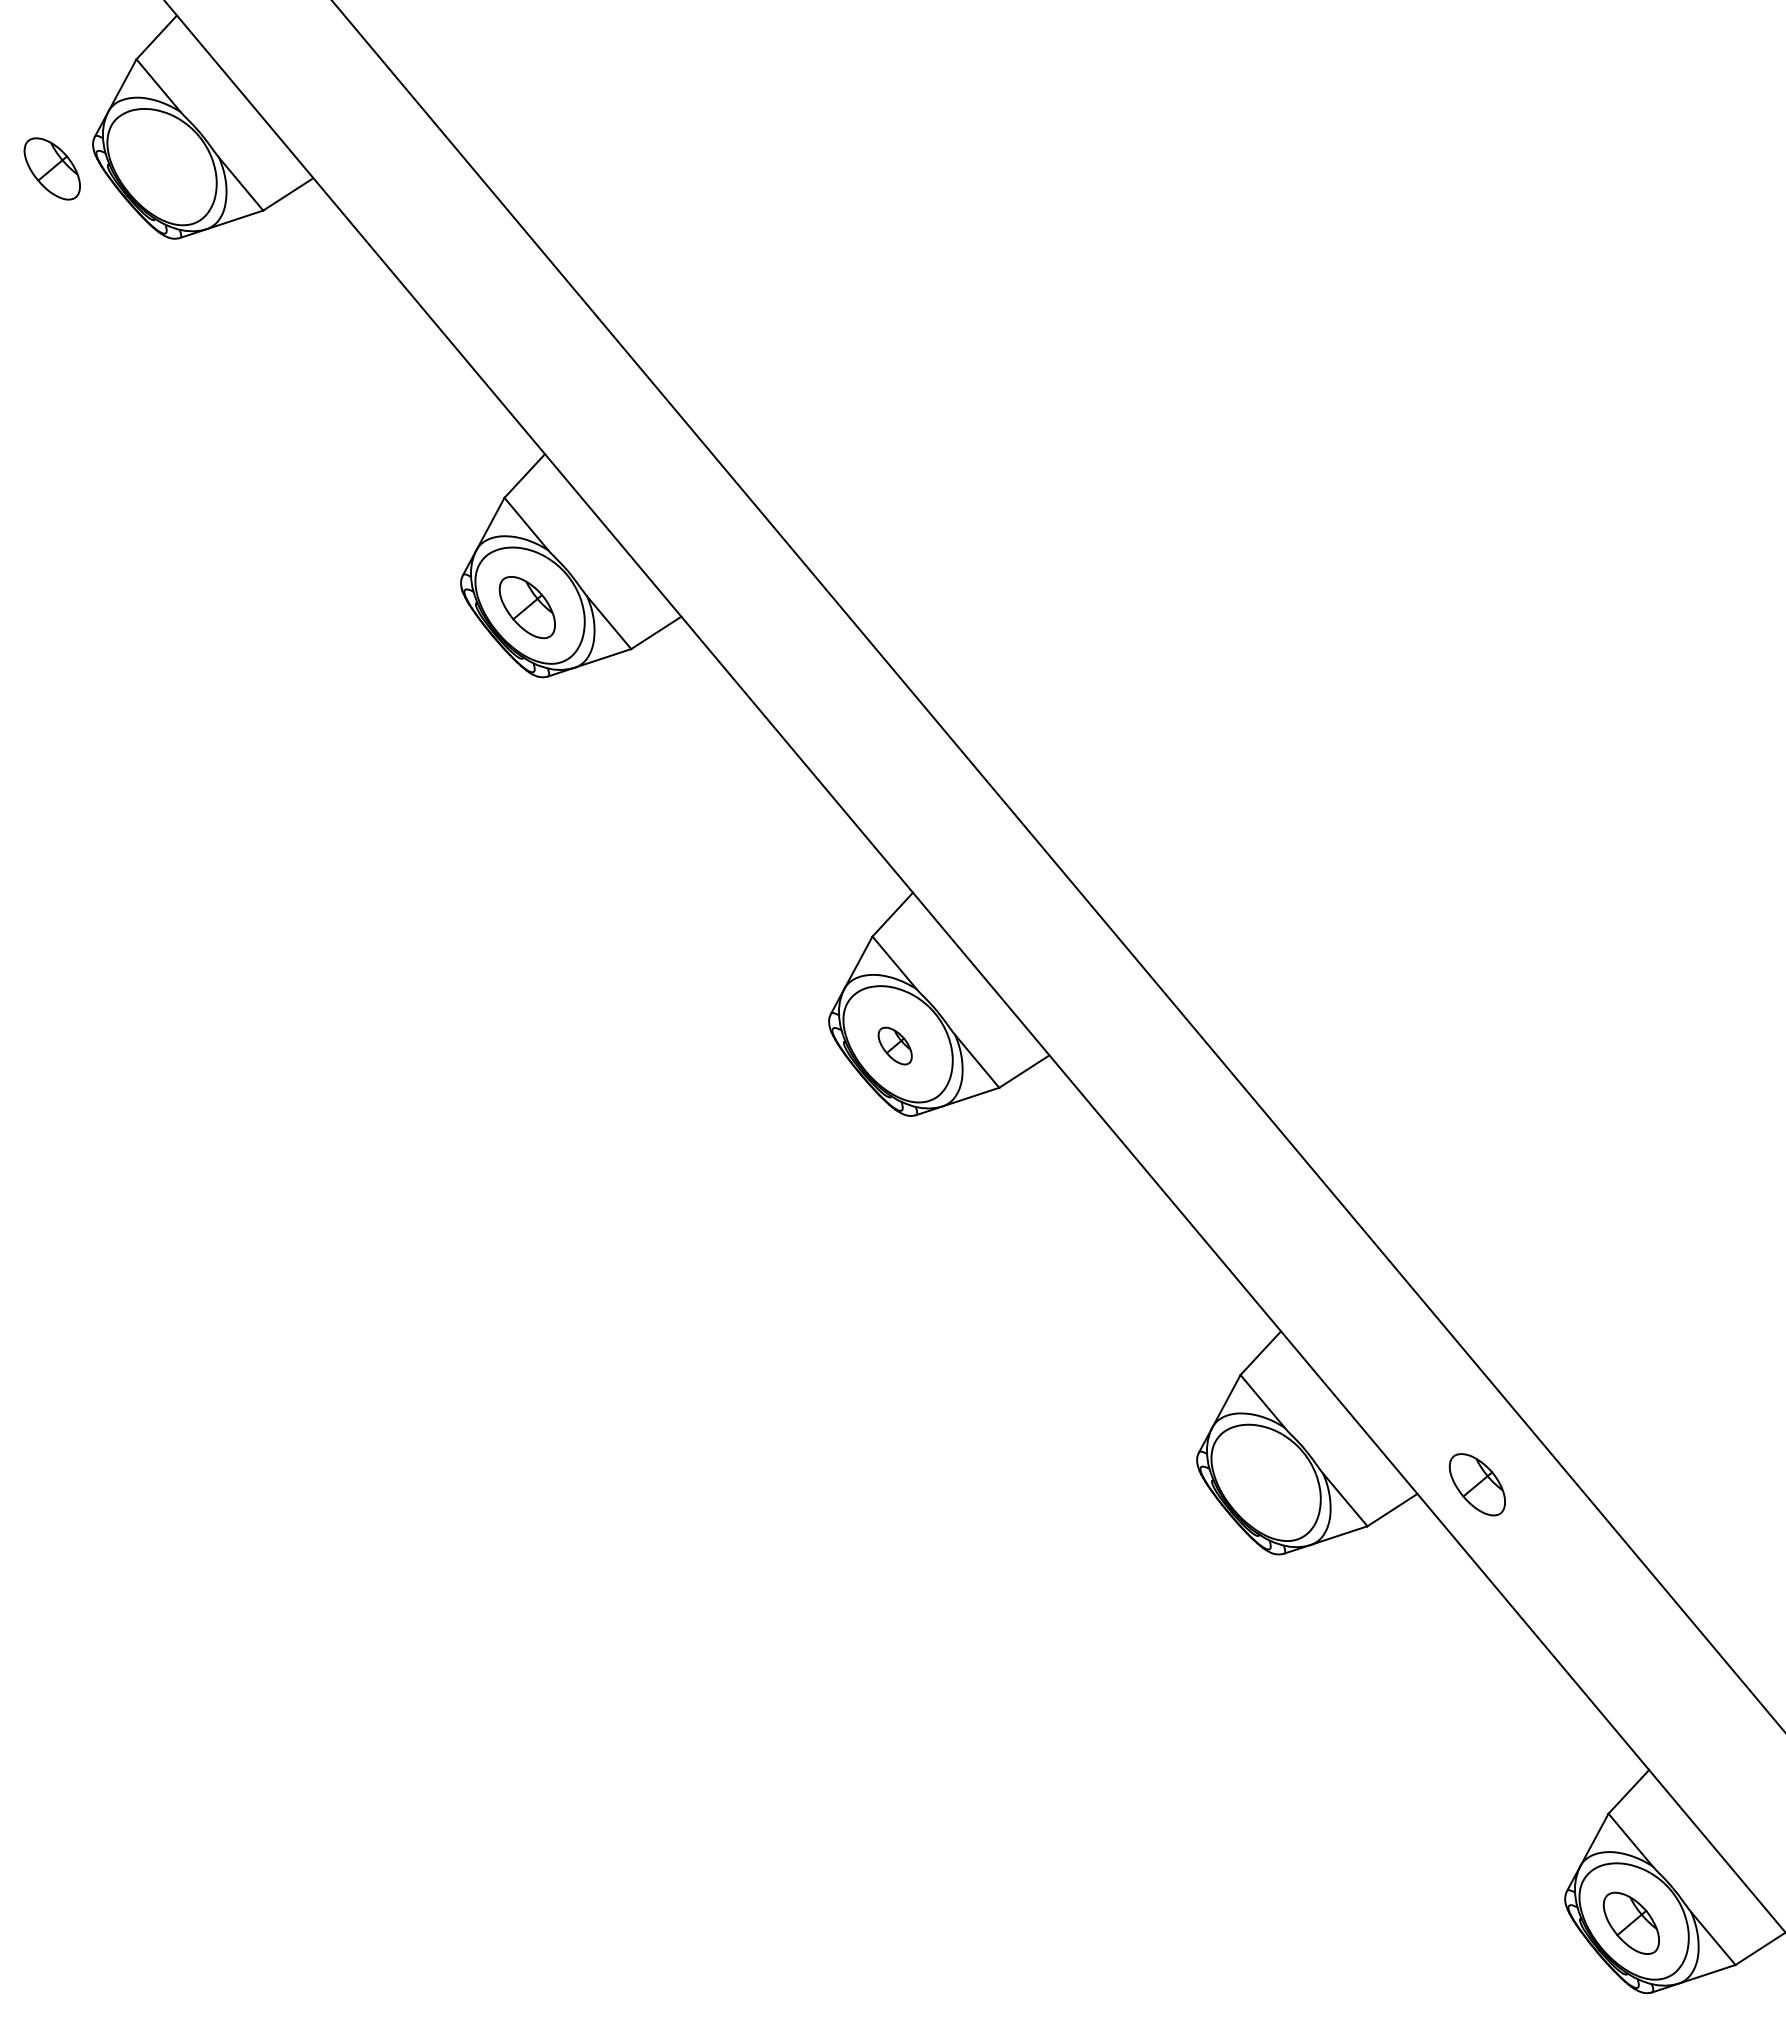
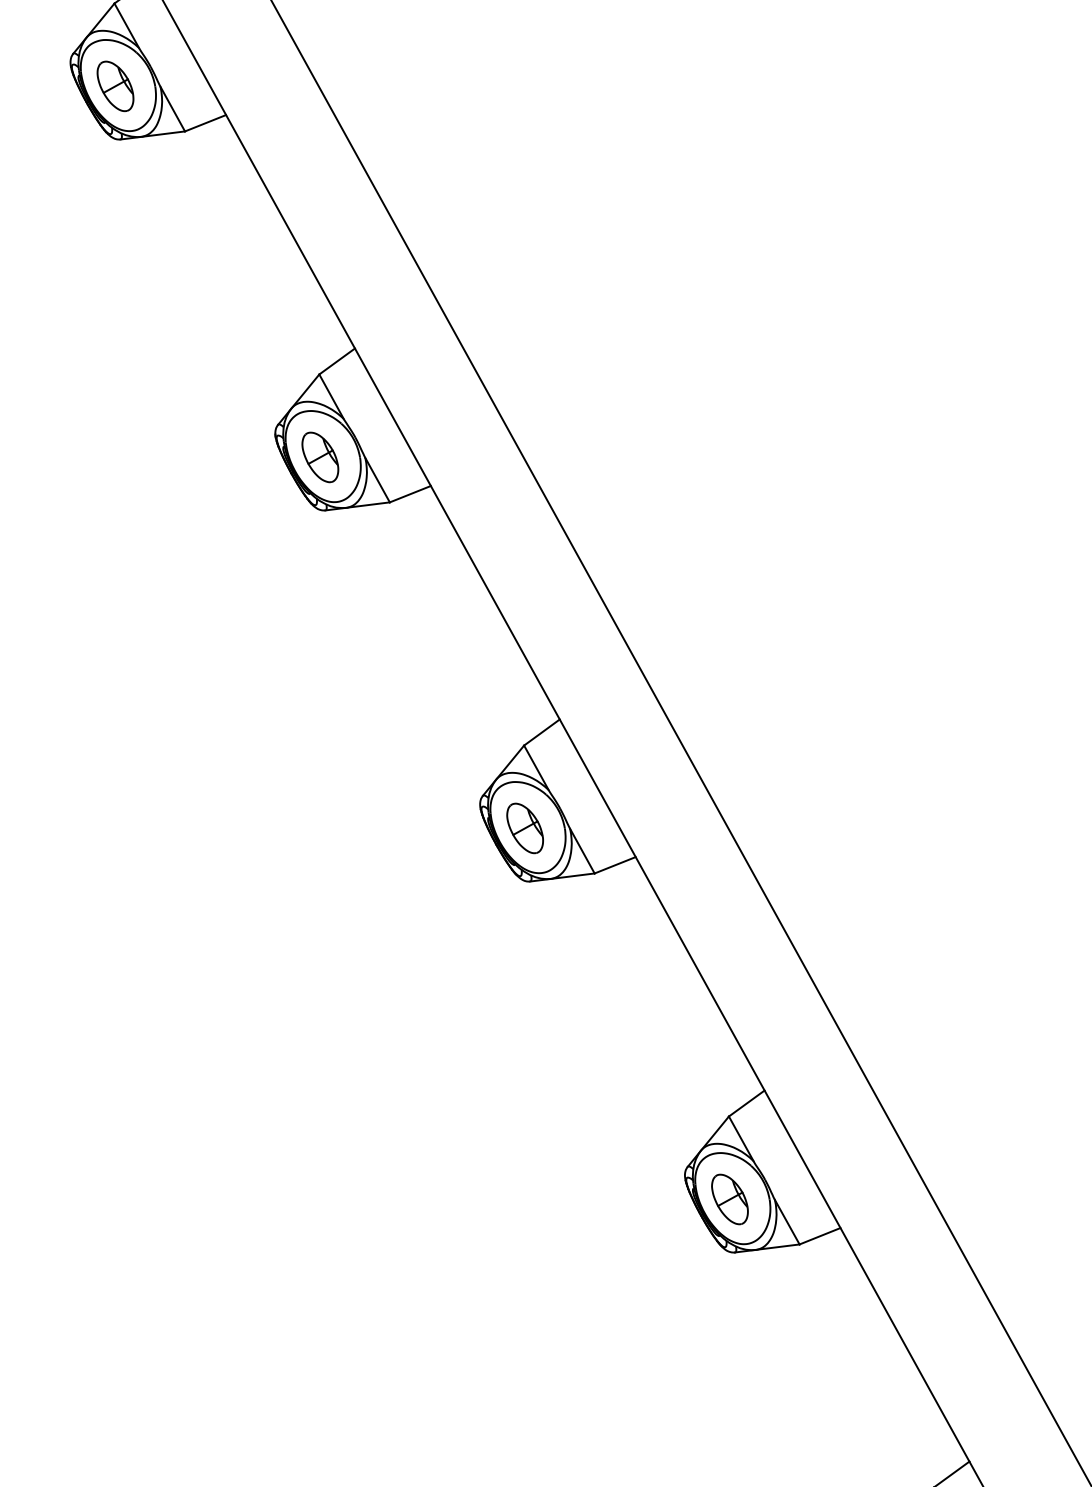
part: (51, 168) -> (114, 85), moved
part: (894, 1045) -> (524, 827), size x1.67
part: (1476, 1484) -> (729, 1199), moved

